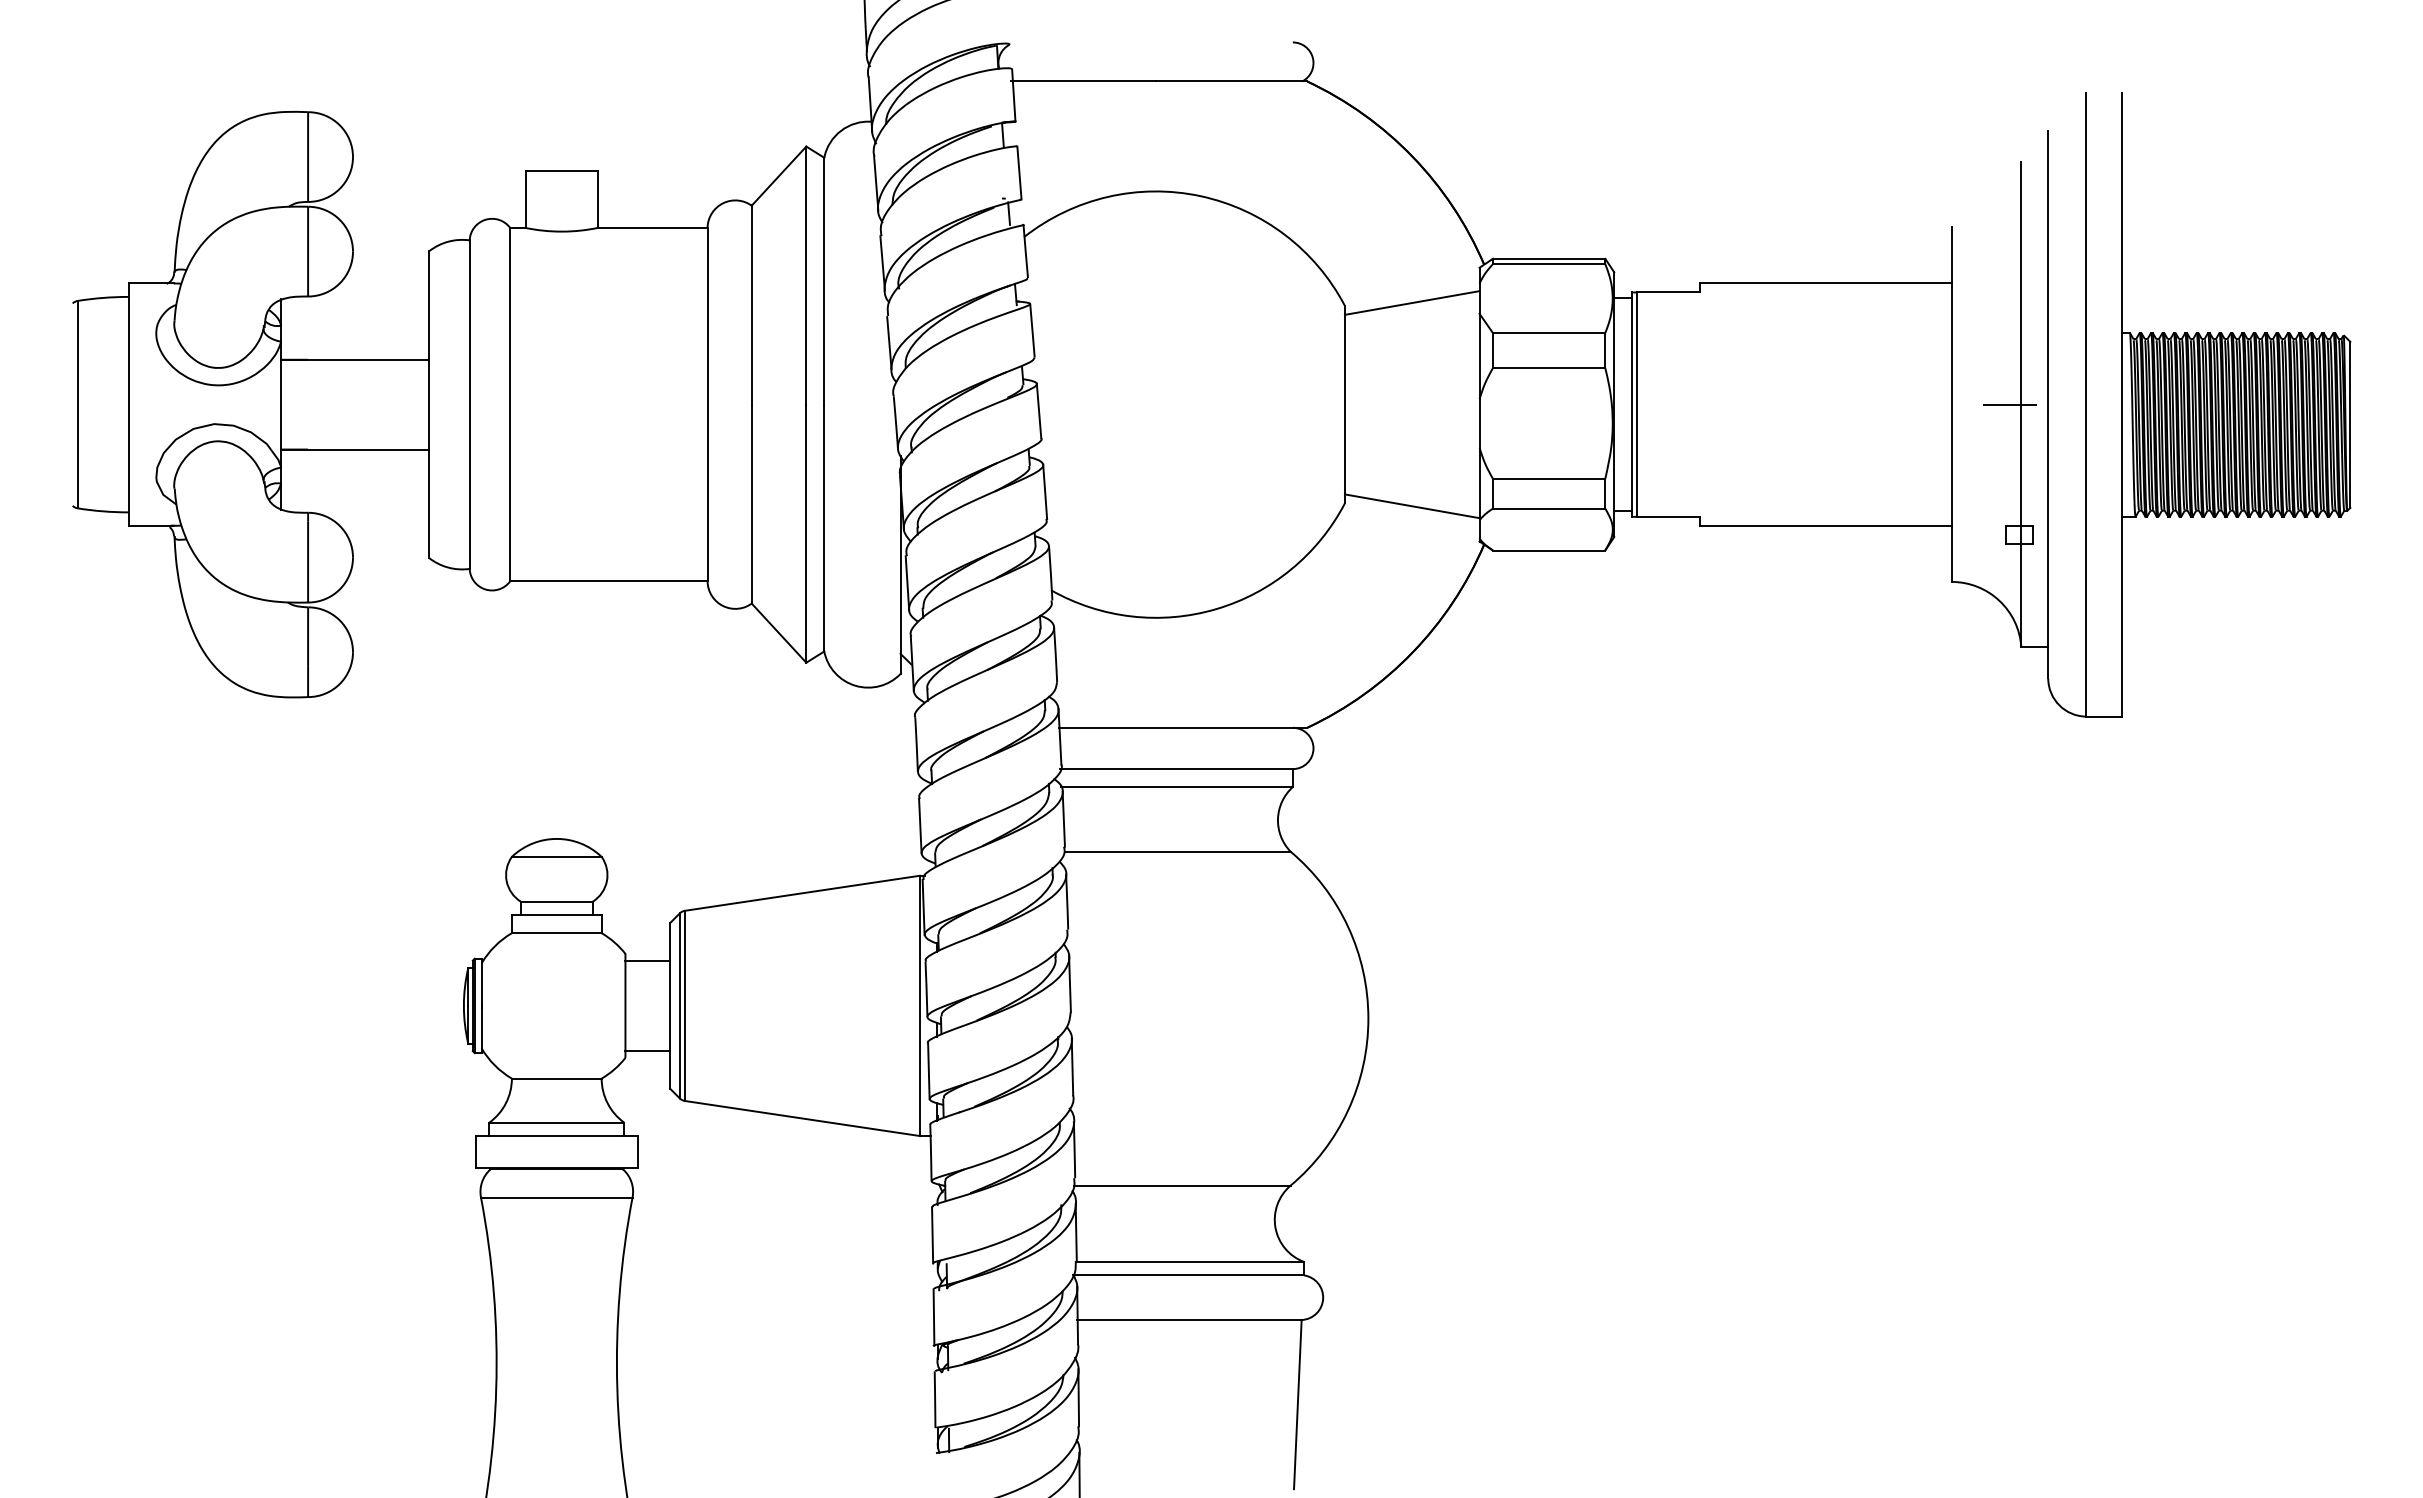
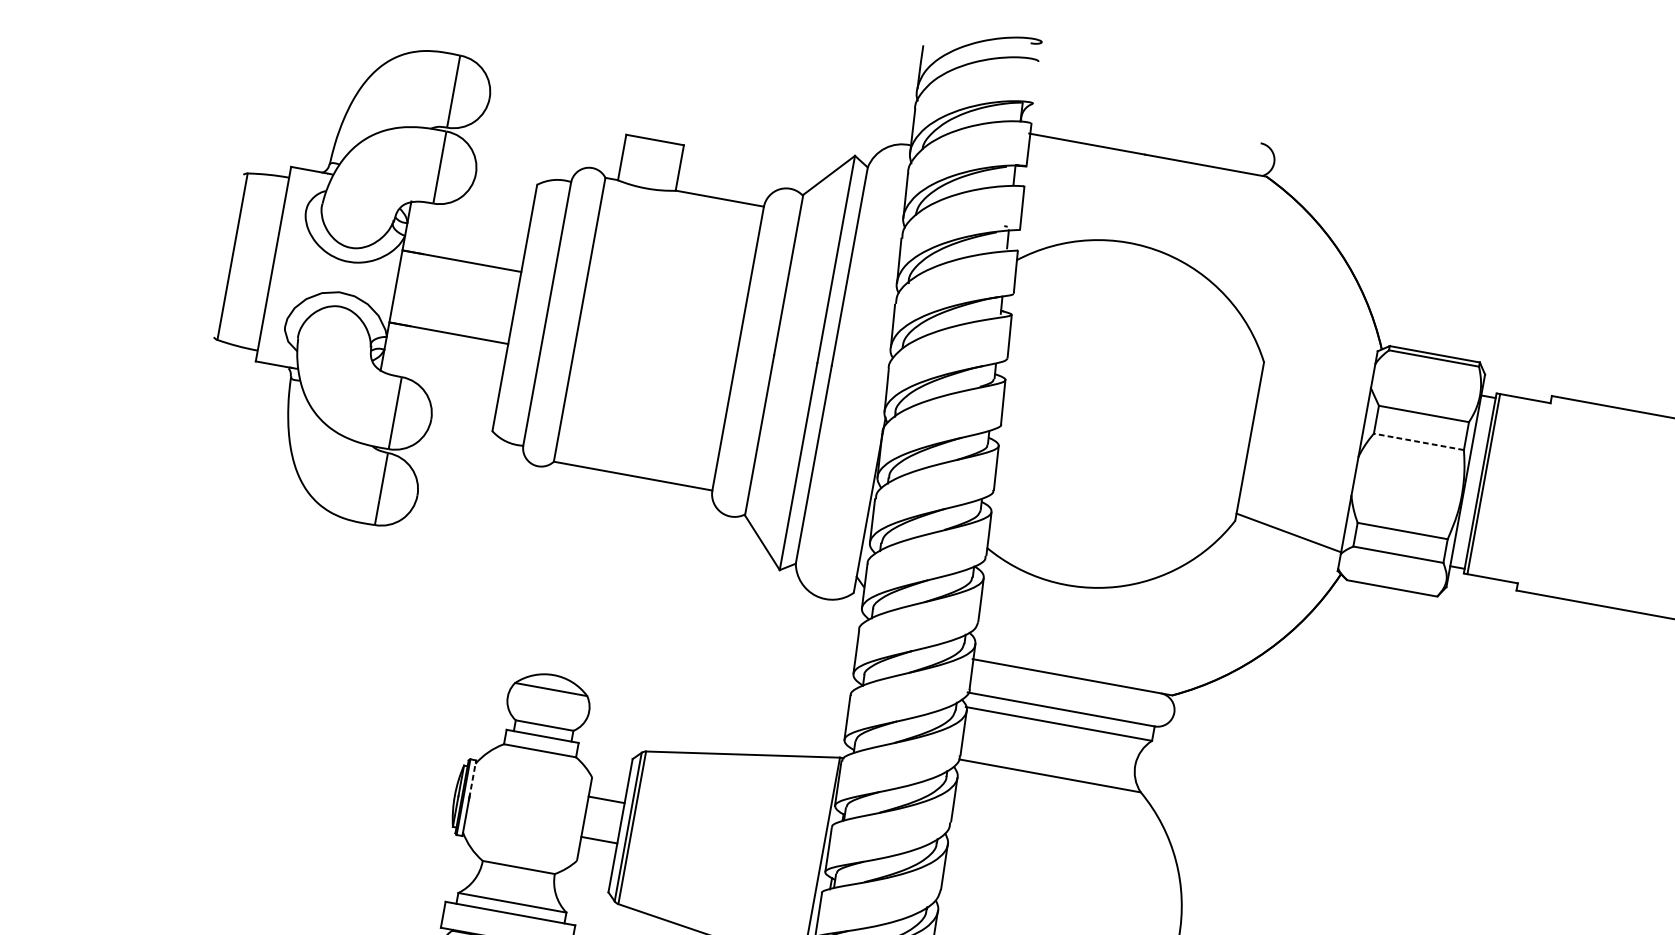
line: (1411, 302) -> (1317, 369), removed
line: (1548, 367) -> (1418, 441), solid -> dashed
line: (647, 961) -> (598, 840), moved
line: (481, 982) -> (472, 779), solid -> dashed
line: (647, 1050) -> (606, 799), moved

